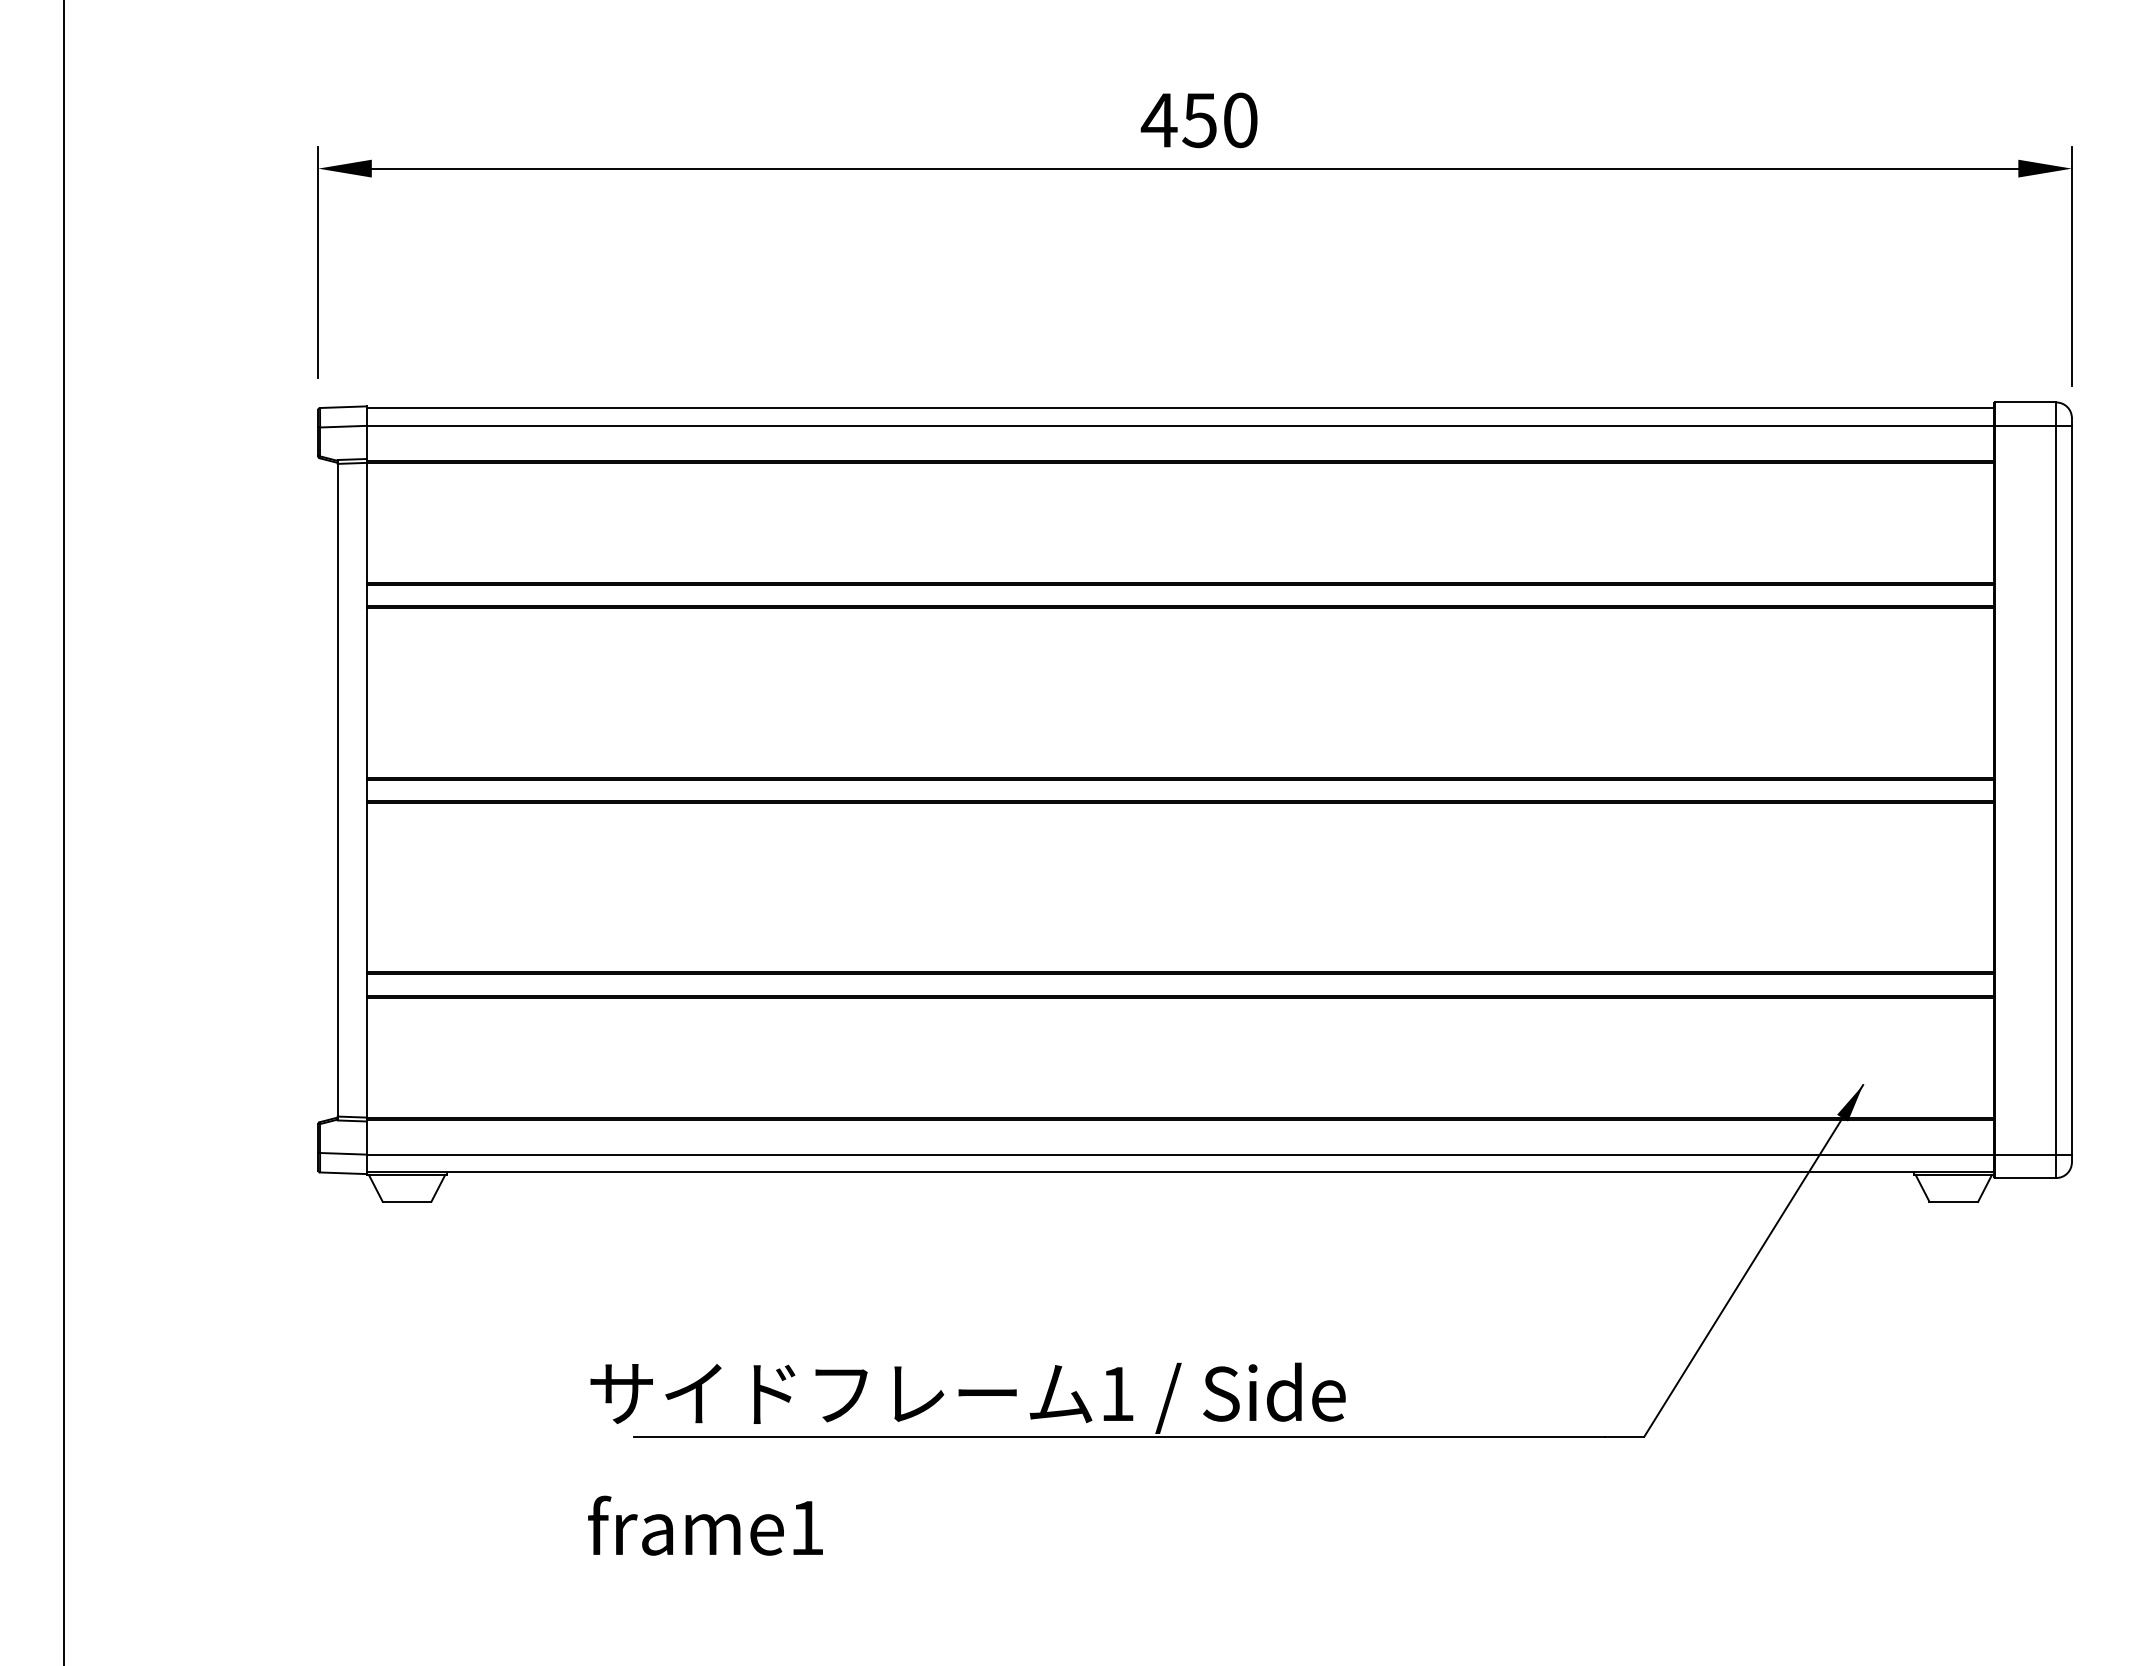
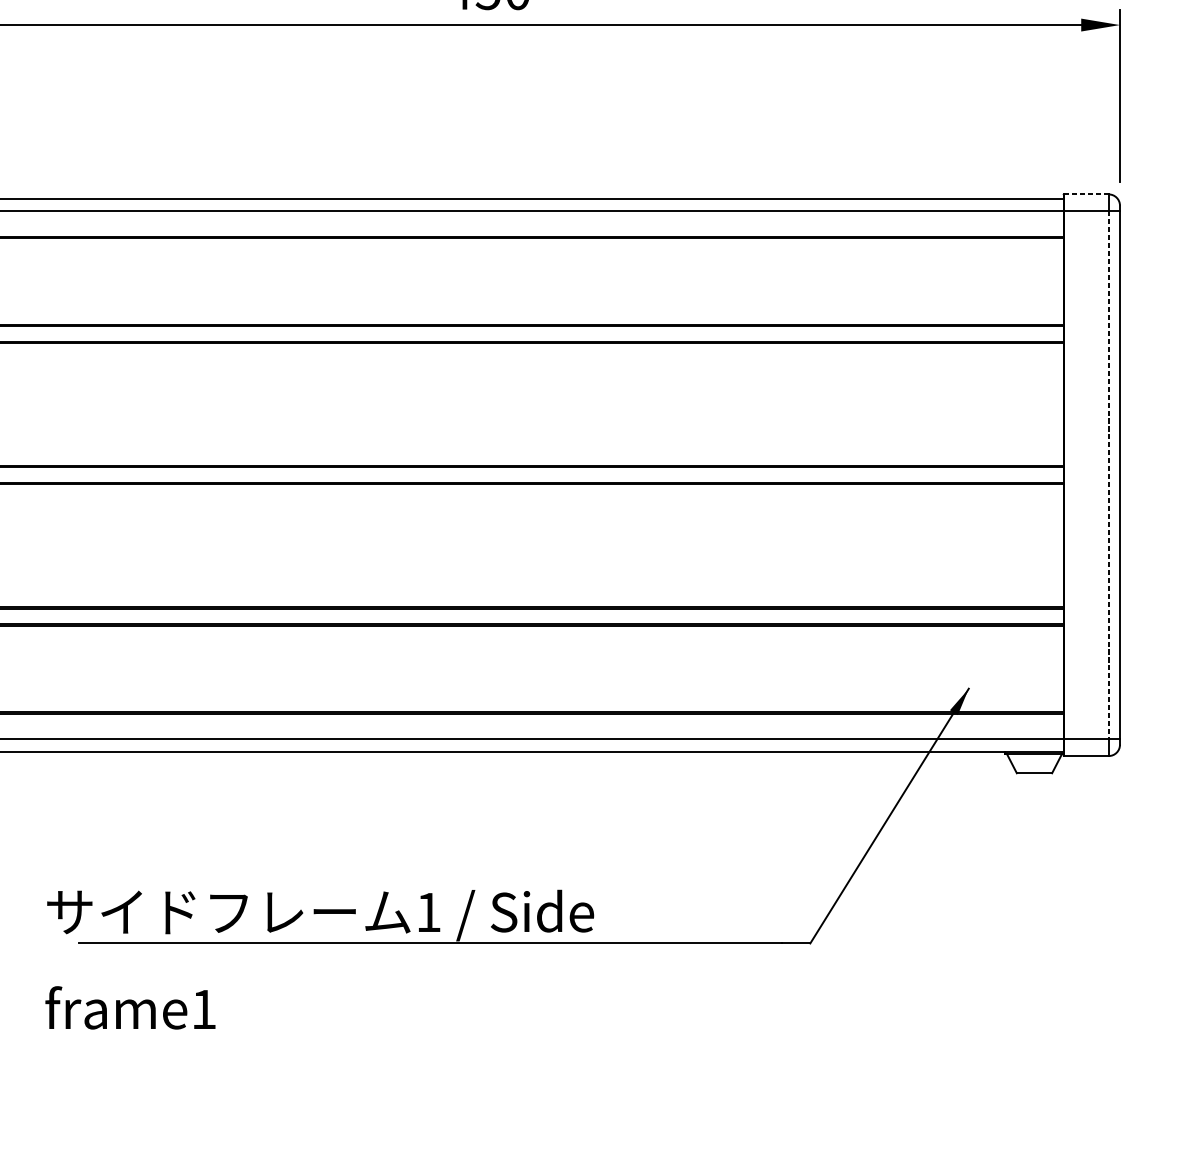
line: (2025, 402) -> (1086, 194), solid -> dashed
line: (2056, 790) -> (1108, 475), solid -> dashed

